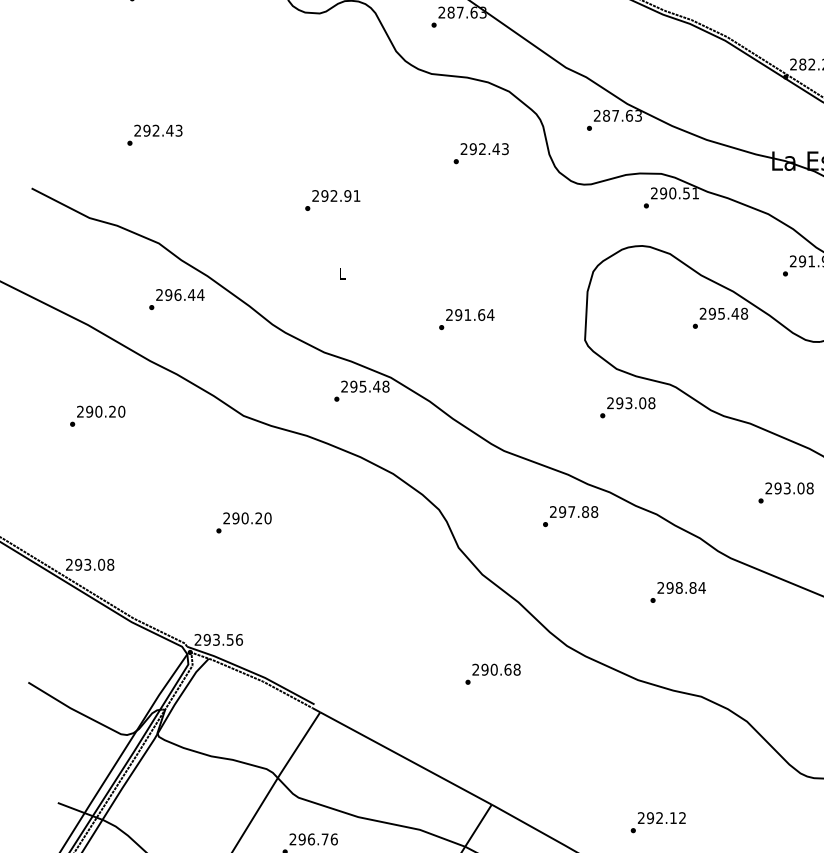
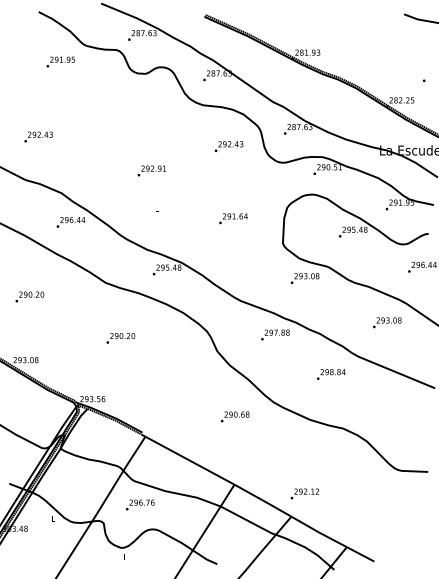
text: (154, 134) -> (38, 136), moved
text: (466, 318) -> (233, 218), moved
text: (96, 415) -> (29, 296), moved
text: (243, 523) -> (120, 338), moved
text: (657, 821) -> (304, 493), moved

